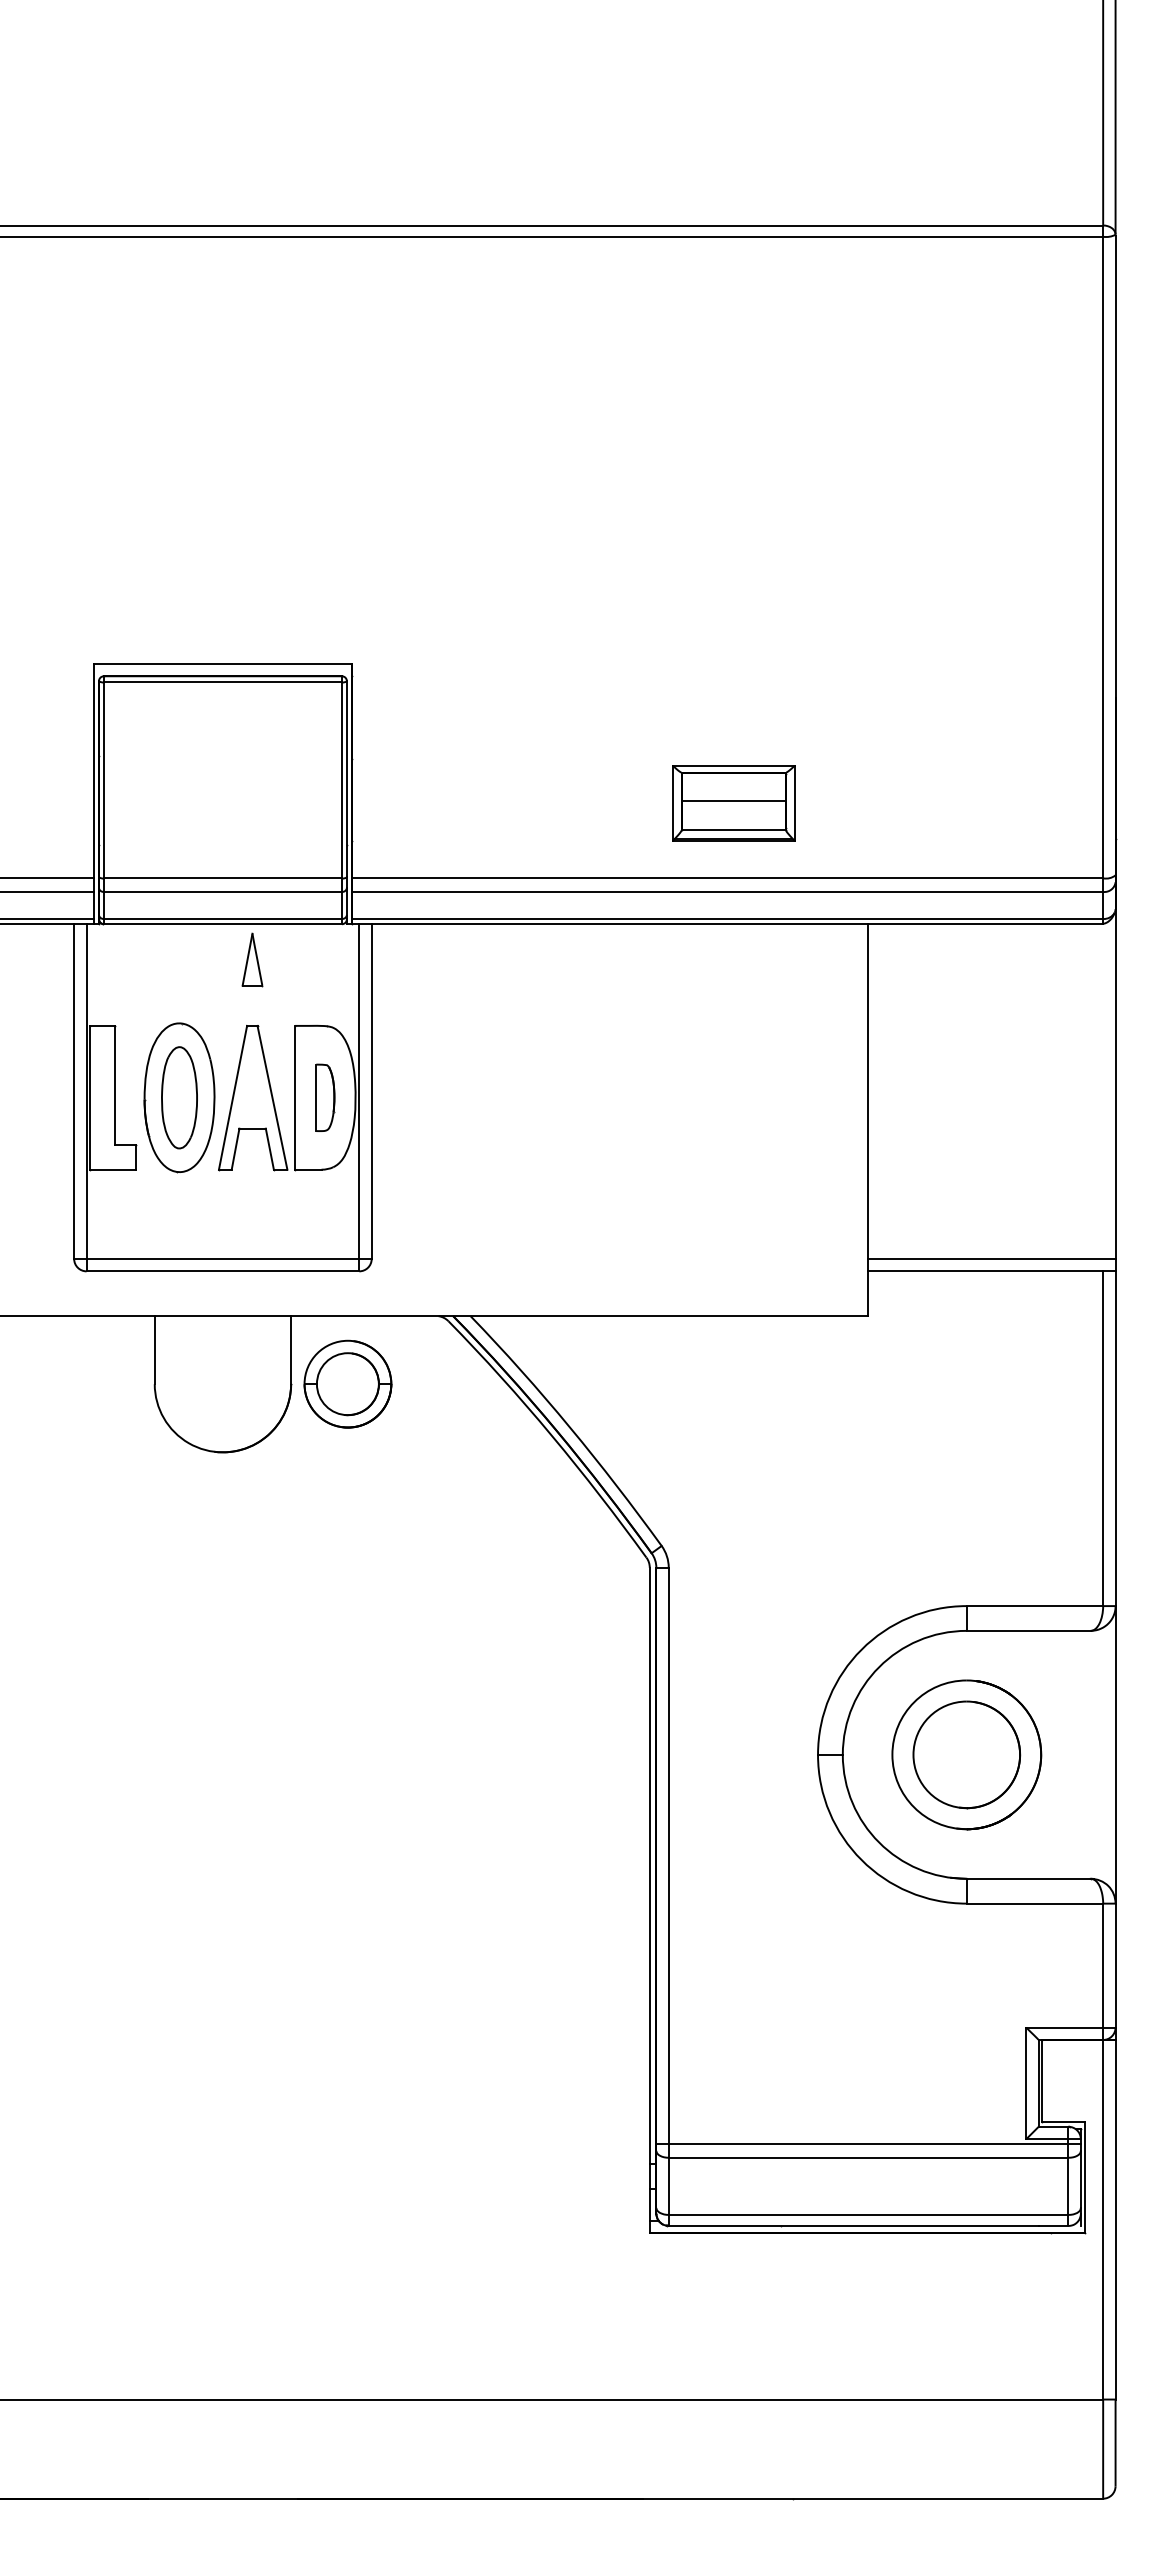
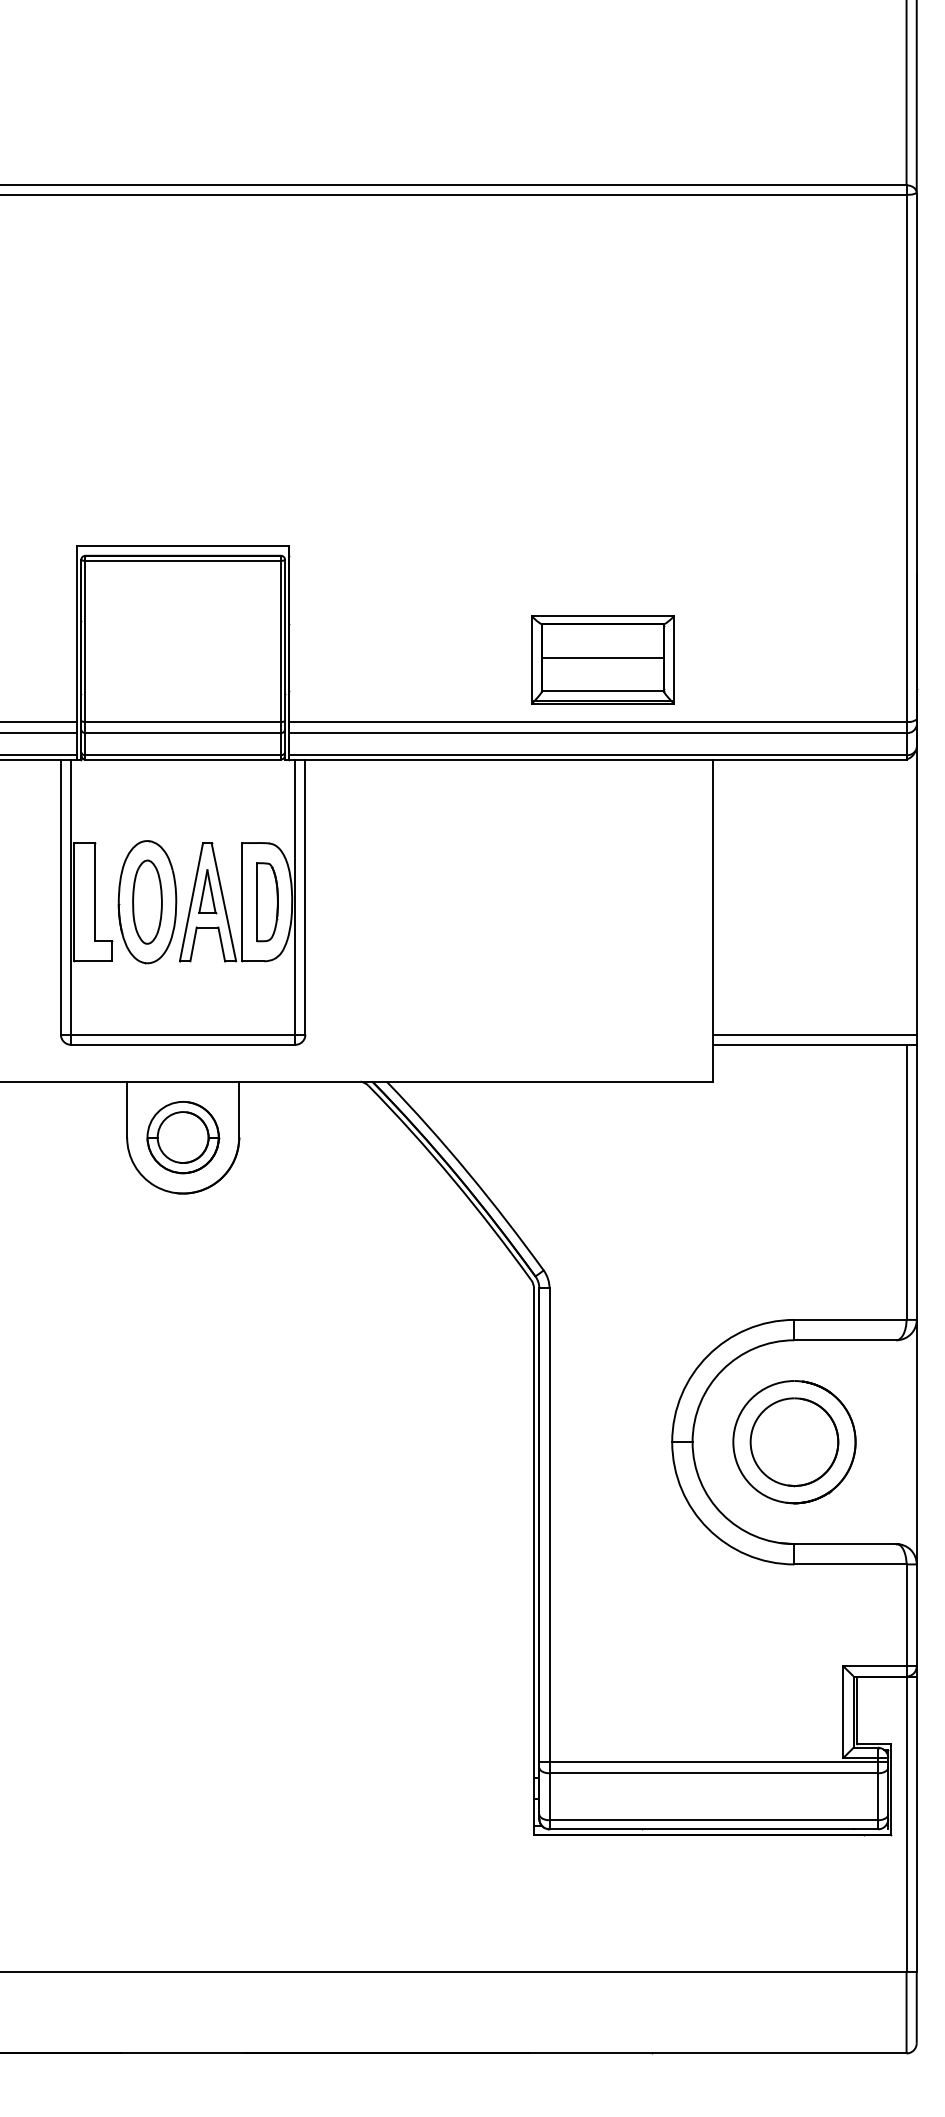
part: (733, 803) -> (602, 660), size x1.43
part: (252, 959) -> (207, 891), moved
part: (325, 1097) -> (267, 901), size x1.43
part: (347, 1383) -> (182, 1136), moved

